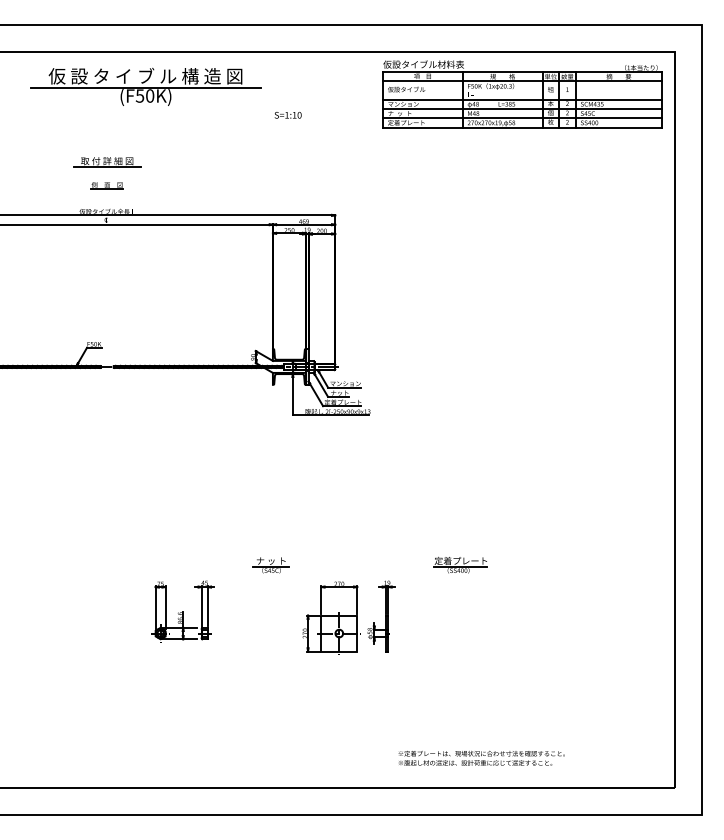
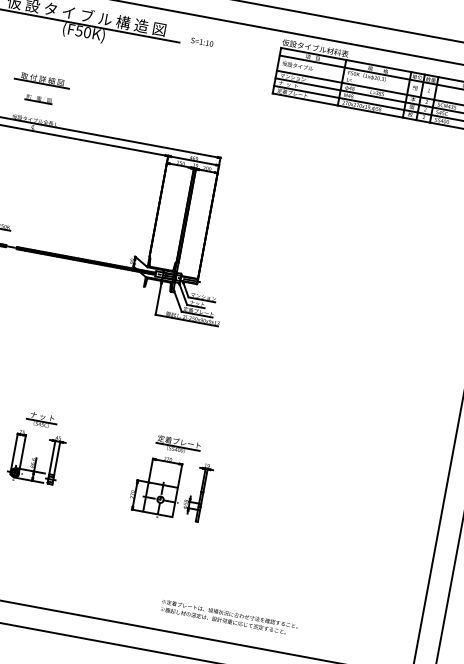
text: (287, 115) -> (201, 42), moved
part: (460, 564) -> (178, 444), moved
part: (270, 565) -> (41, 420), moved
text: (481, 757) -> (229, 617), moved

